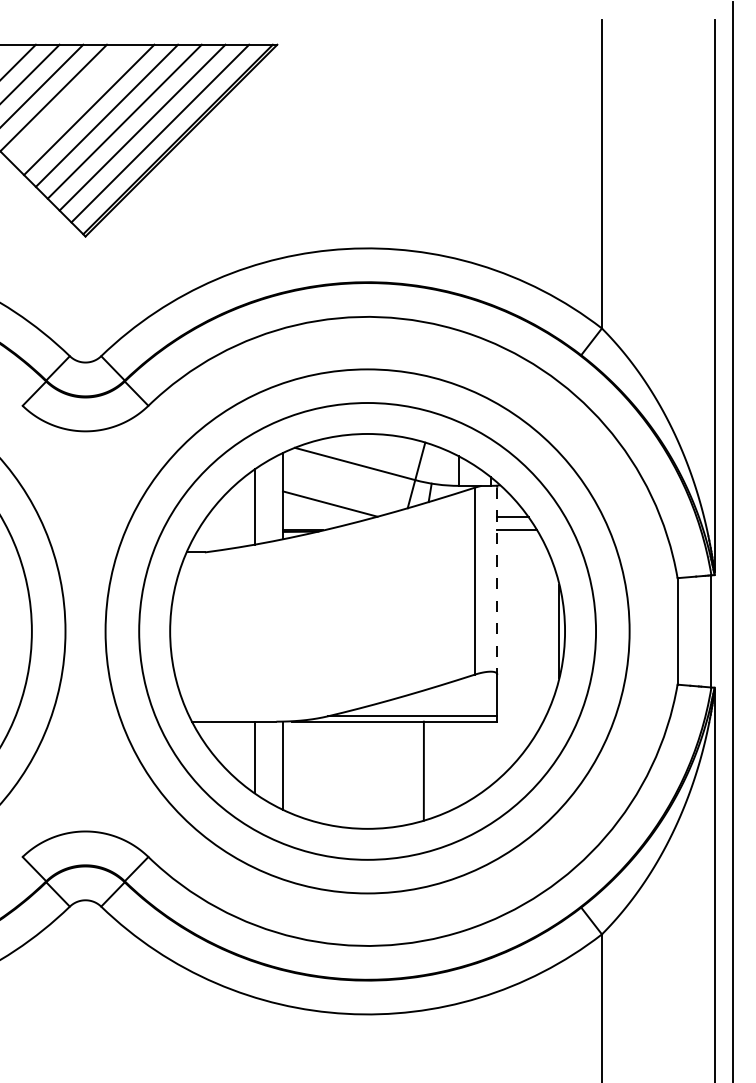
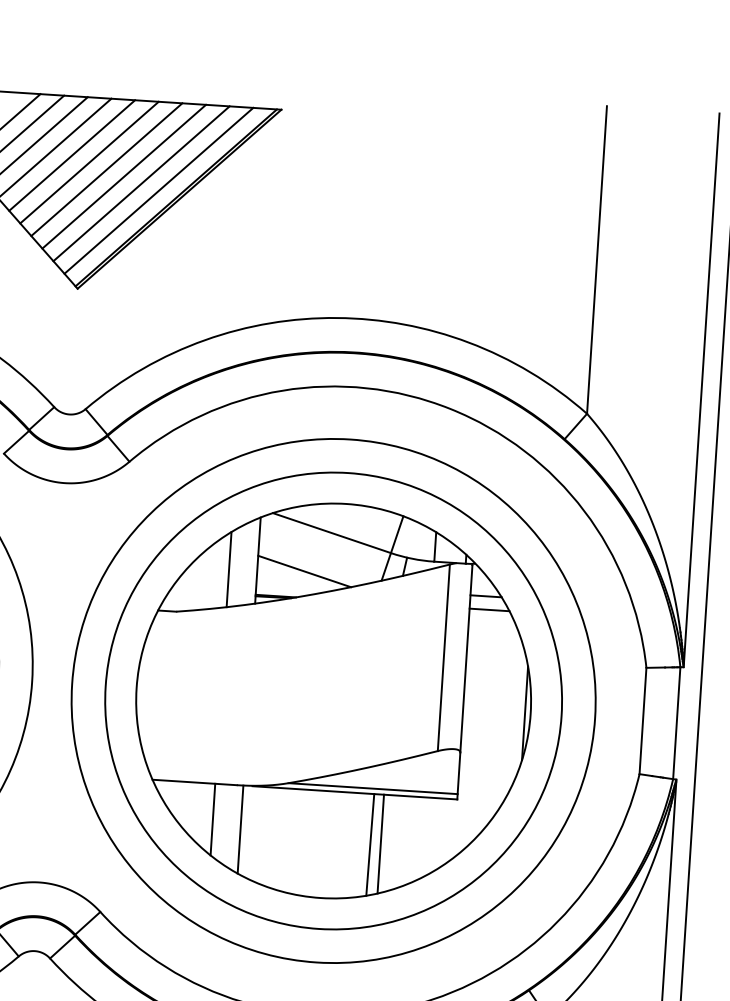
line: (71, 103) -> (72, 155), added
line: (497, 581) -> (466, 659), dashed -> solid
line: (413, 772) -> (370, 844), added

